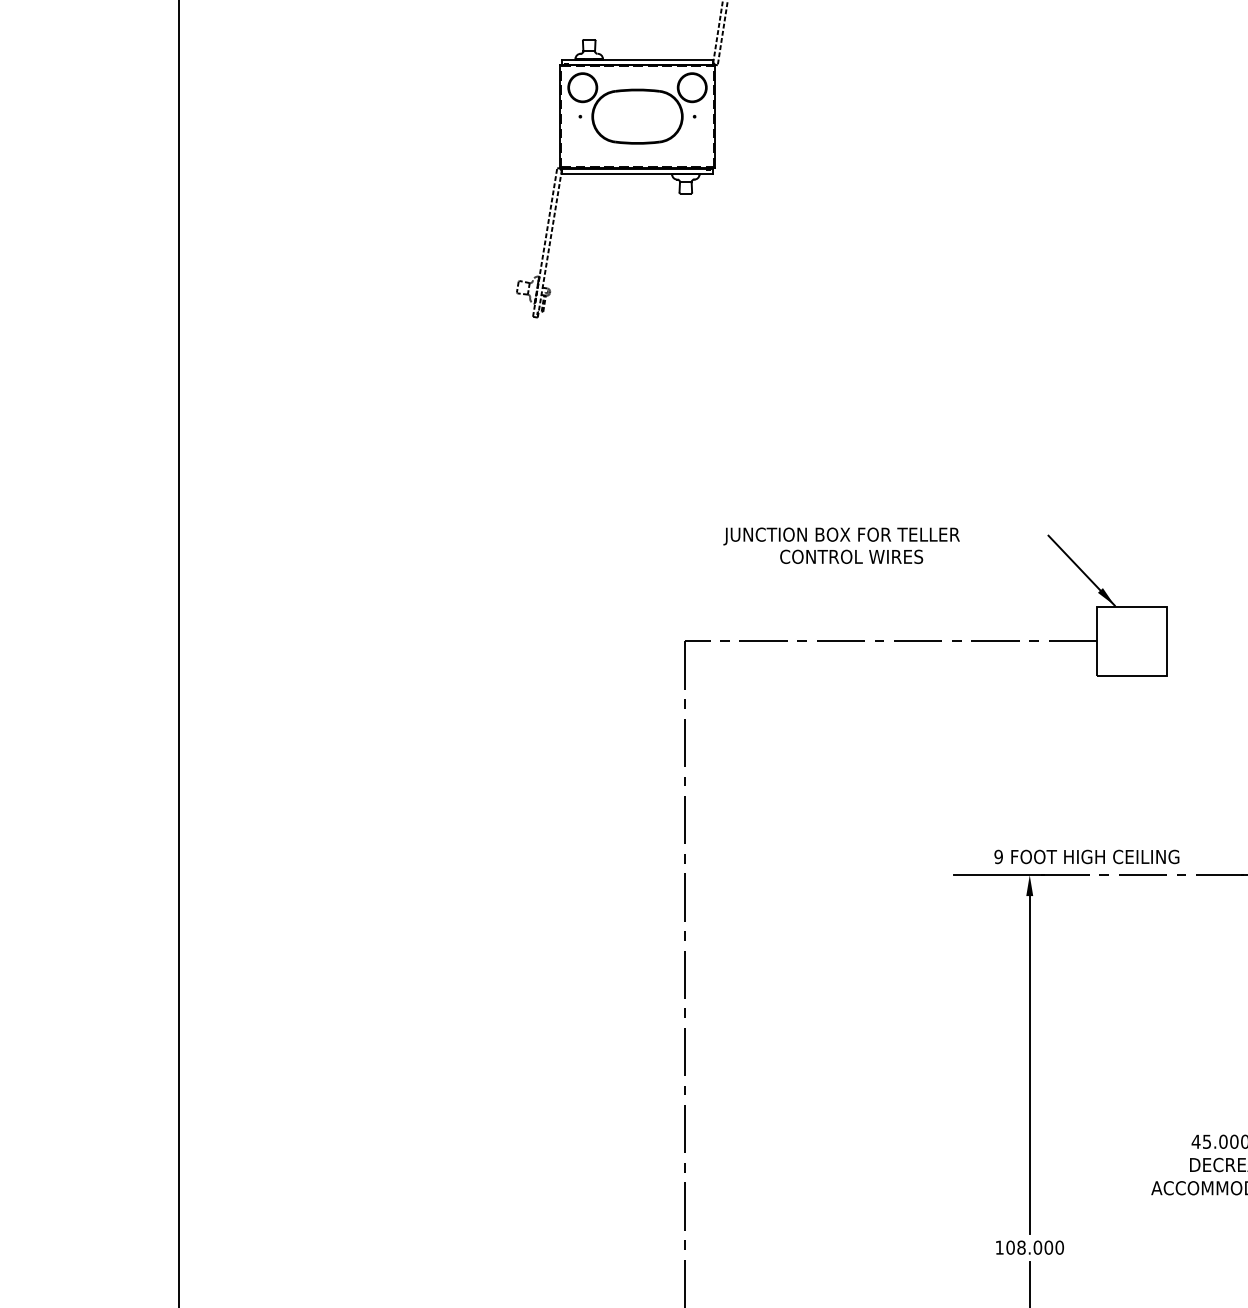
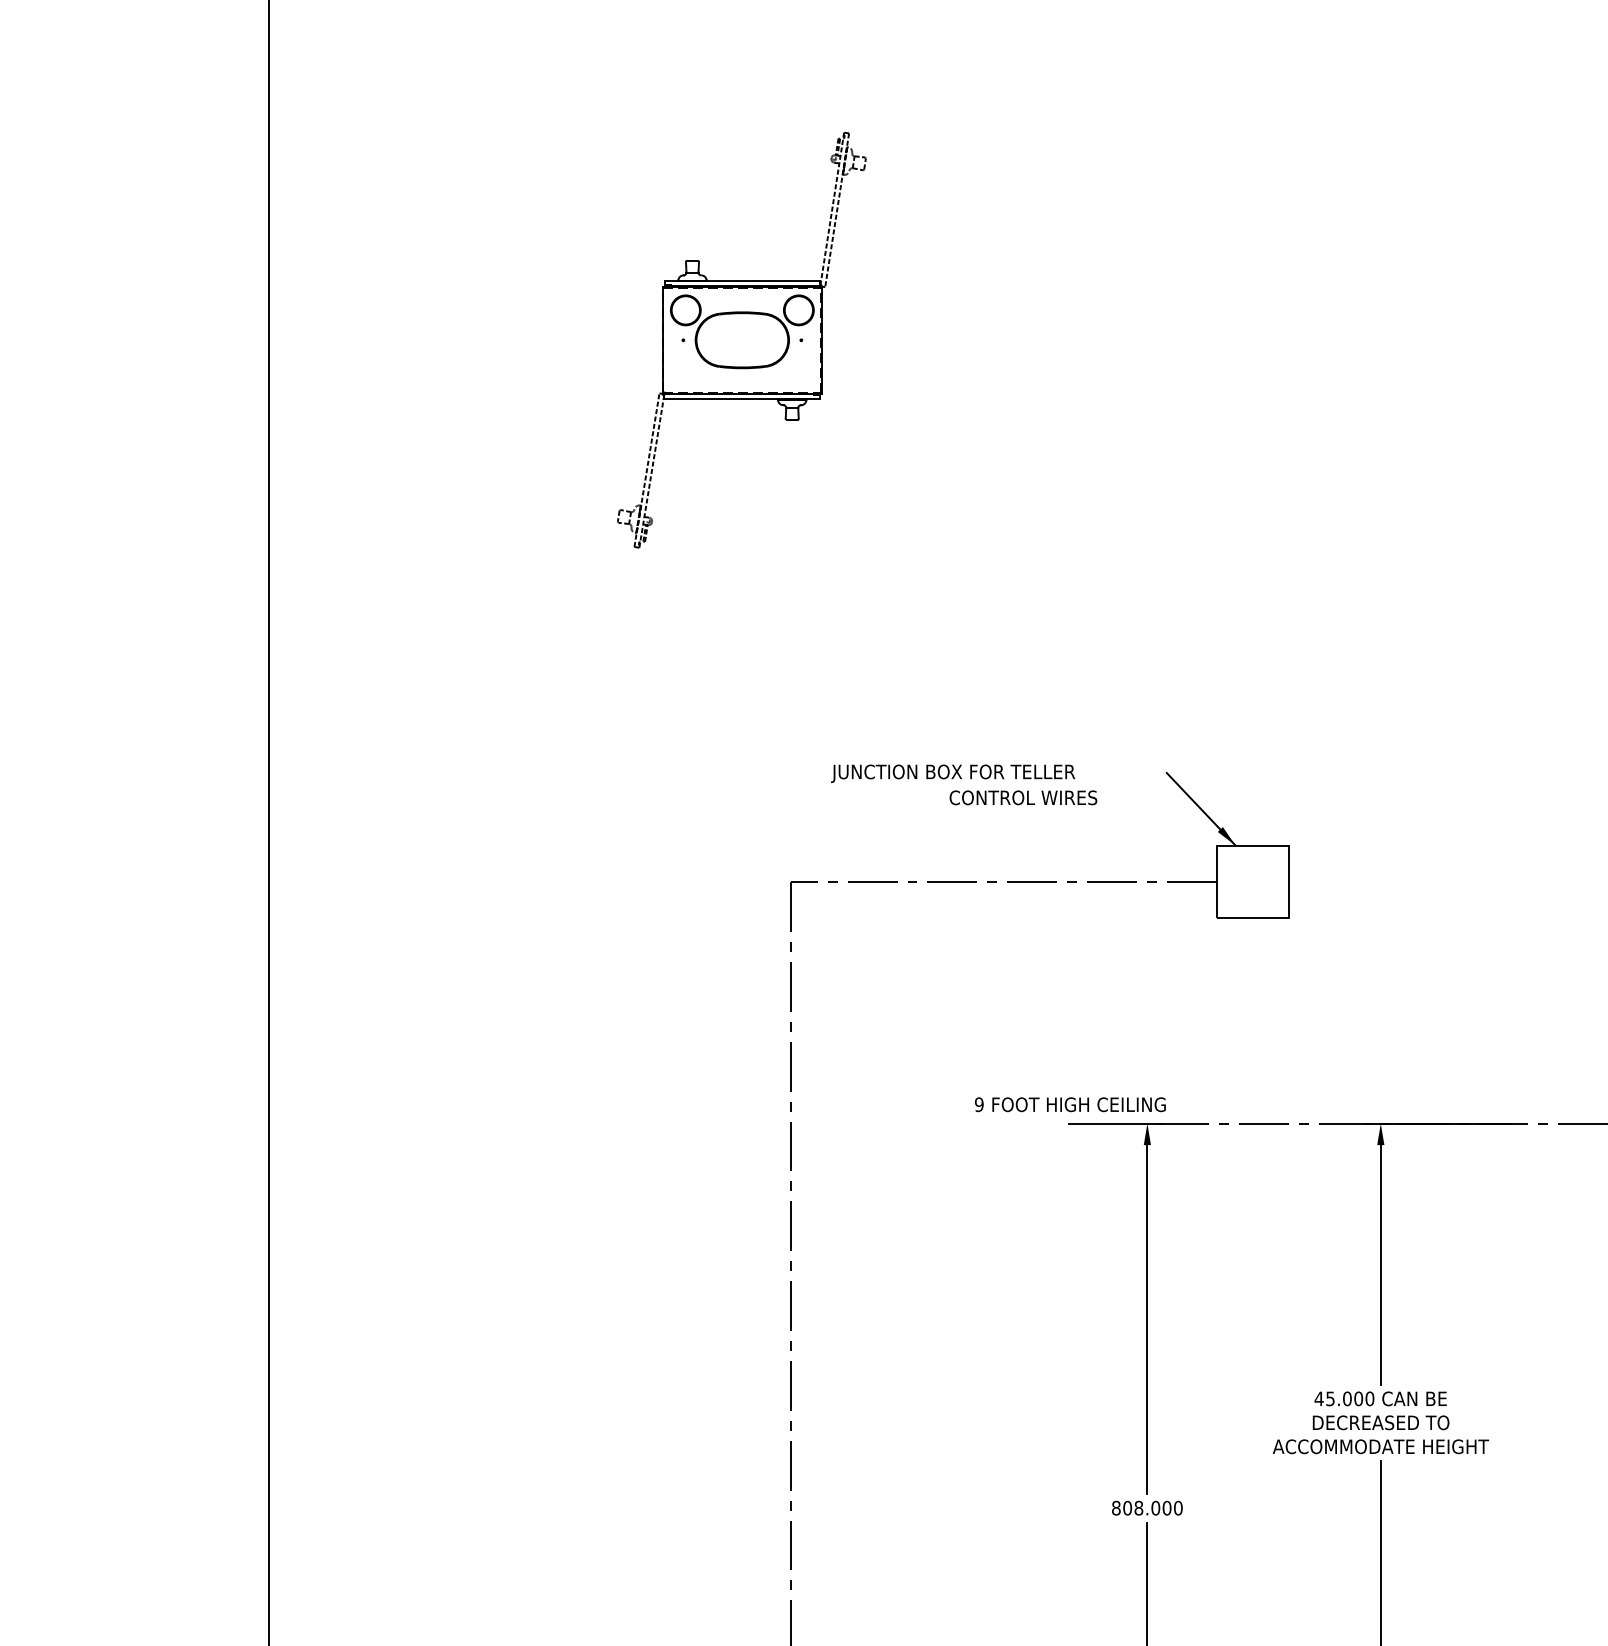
text: (851, 556) -> (1023, 797), moved
text: (1086, 856) -> (1069, 1104), moved
text: (999, 1247) -> (1116, 1507), 108.000 -> 808.000

